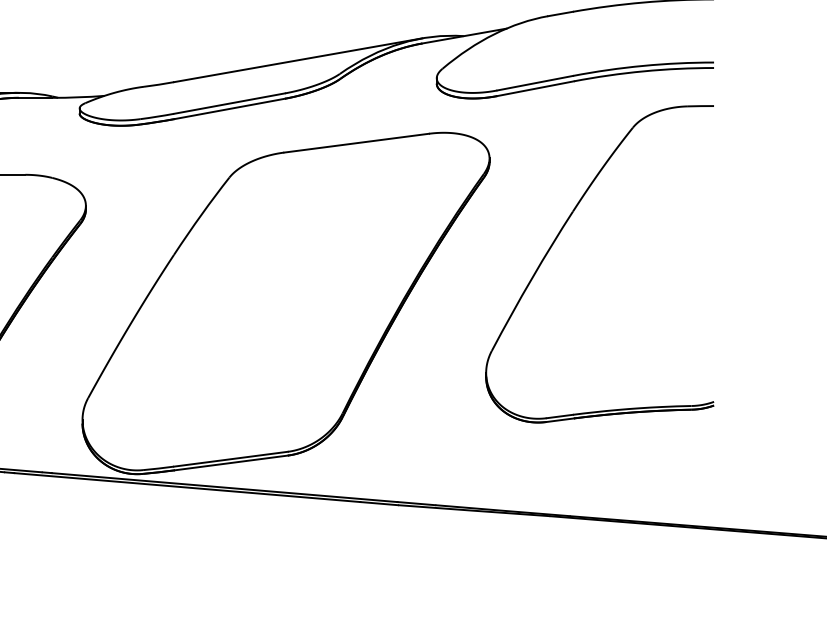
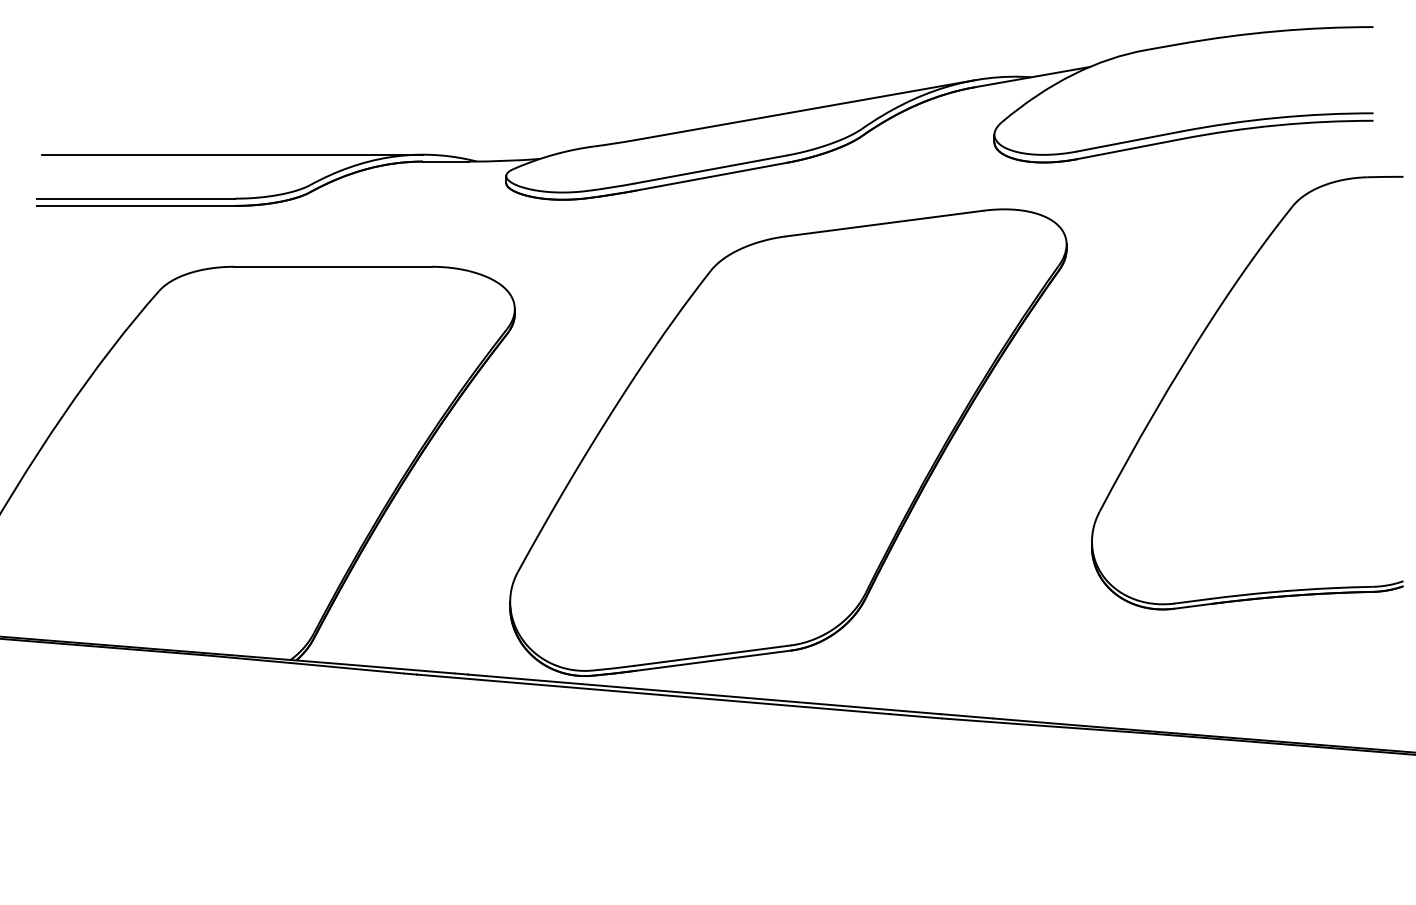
part: (558, 236) -> (1190, 355), moved

